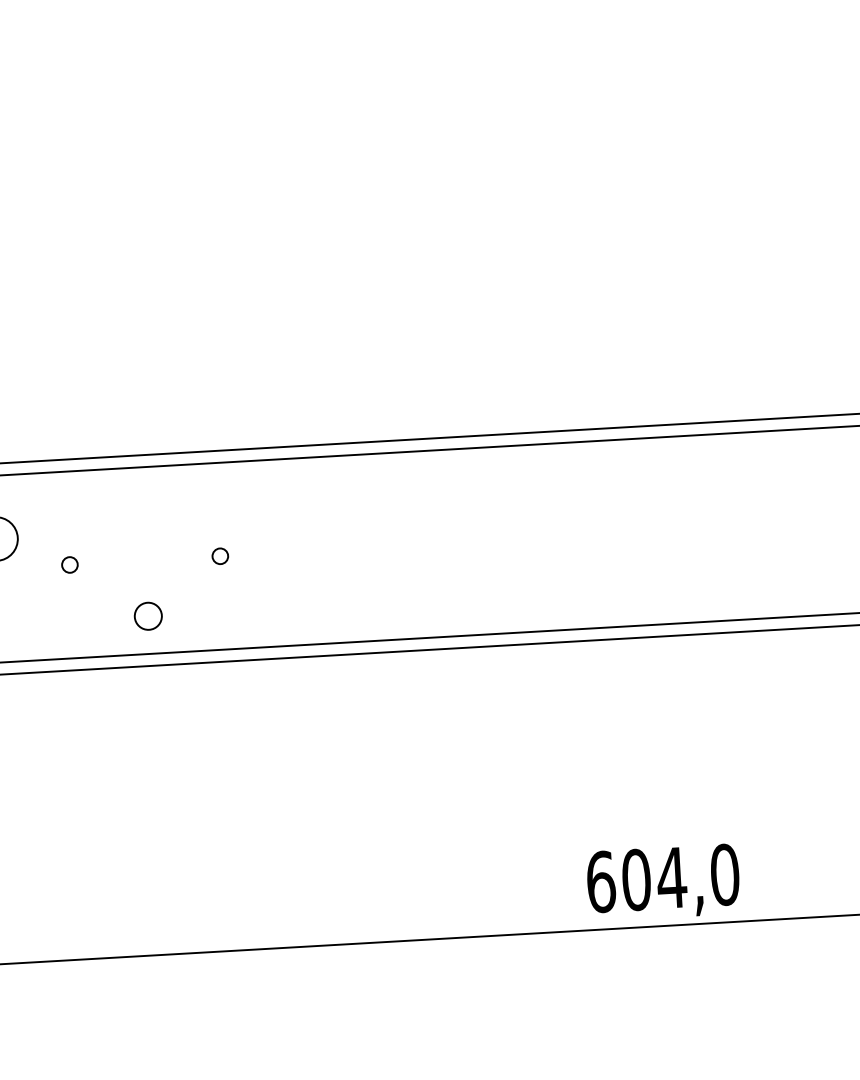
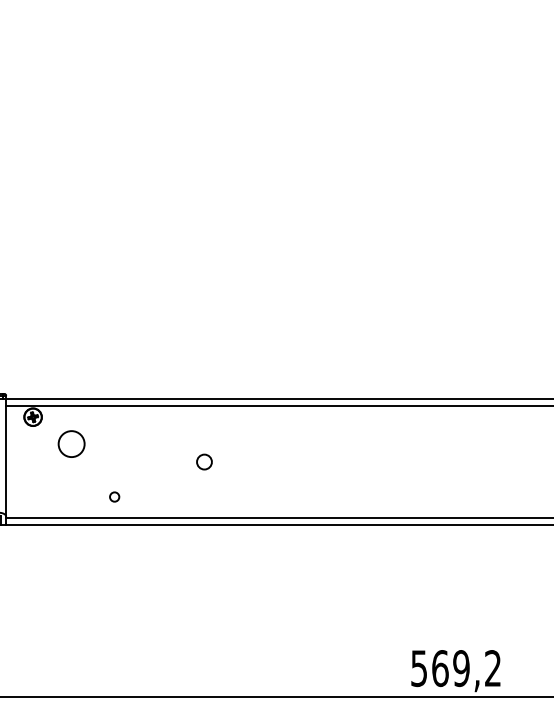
circle: (218, 555) -> (203, 461), size x1.6
circle: (69, 564) -> (114, 496), moved
circle: (148, 616) -> (159, 495), removed
text: (663, 878) -> (456, 668), 604,0 -> 569,2

